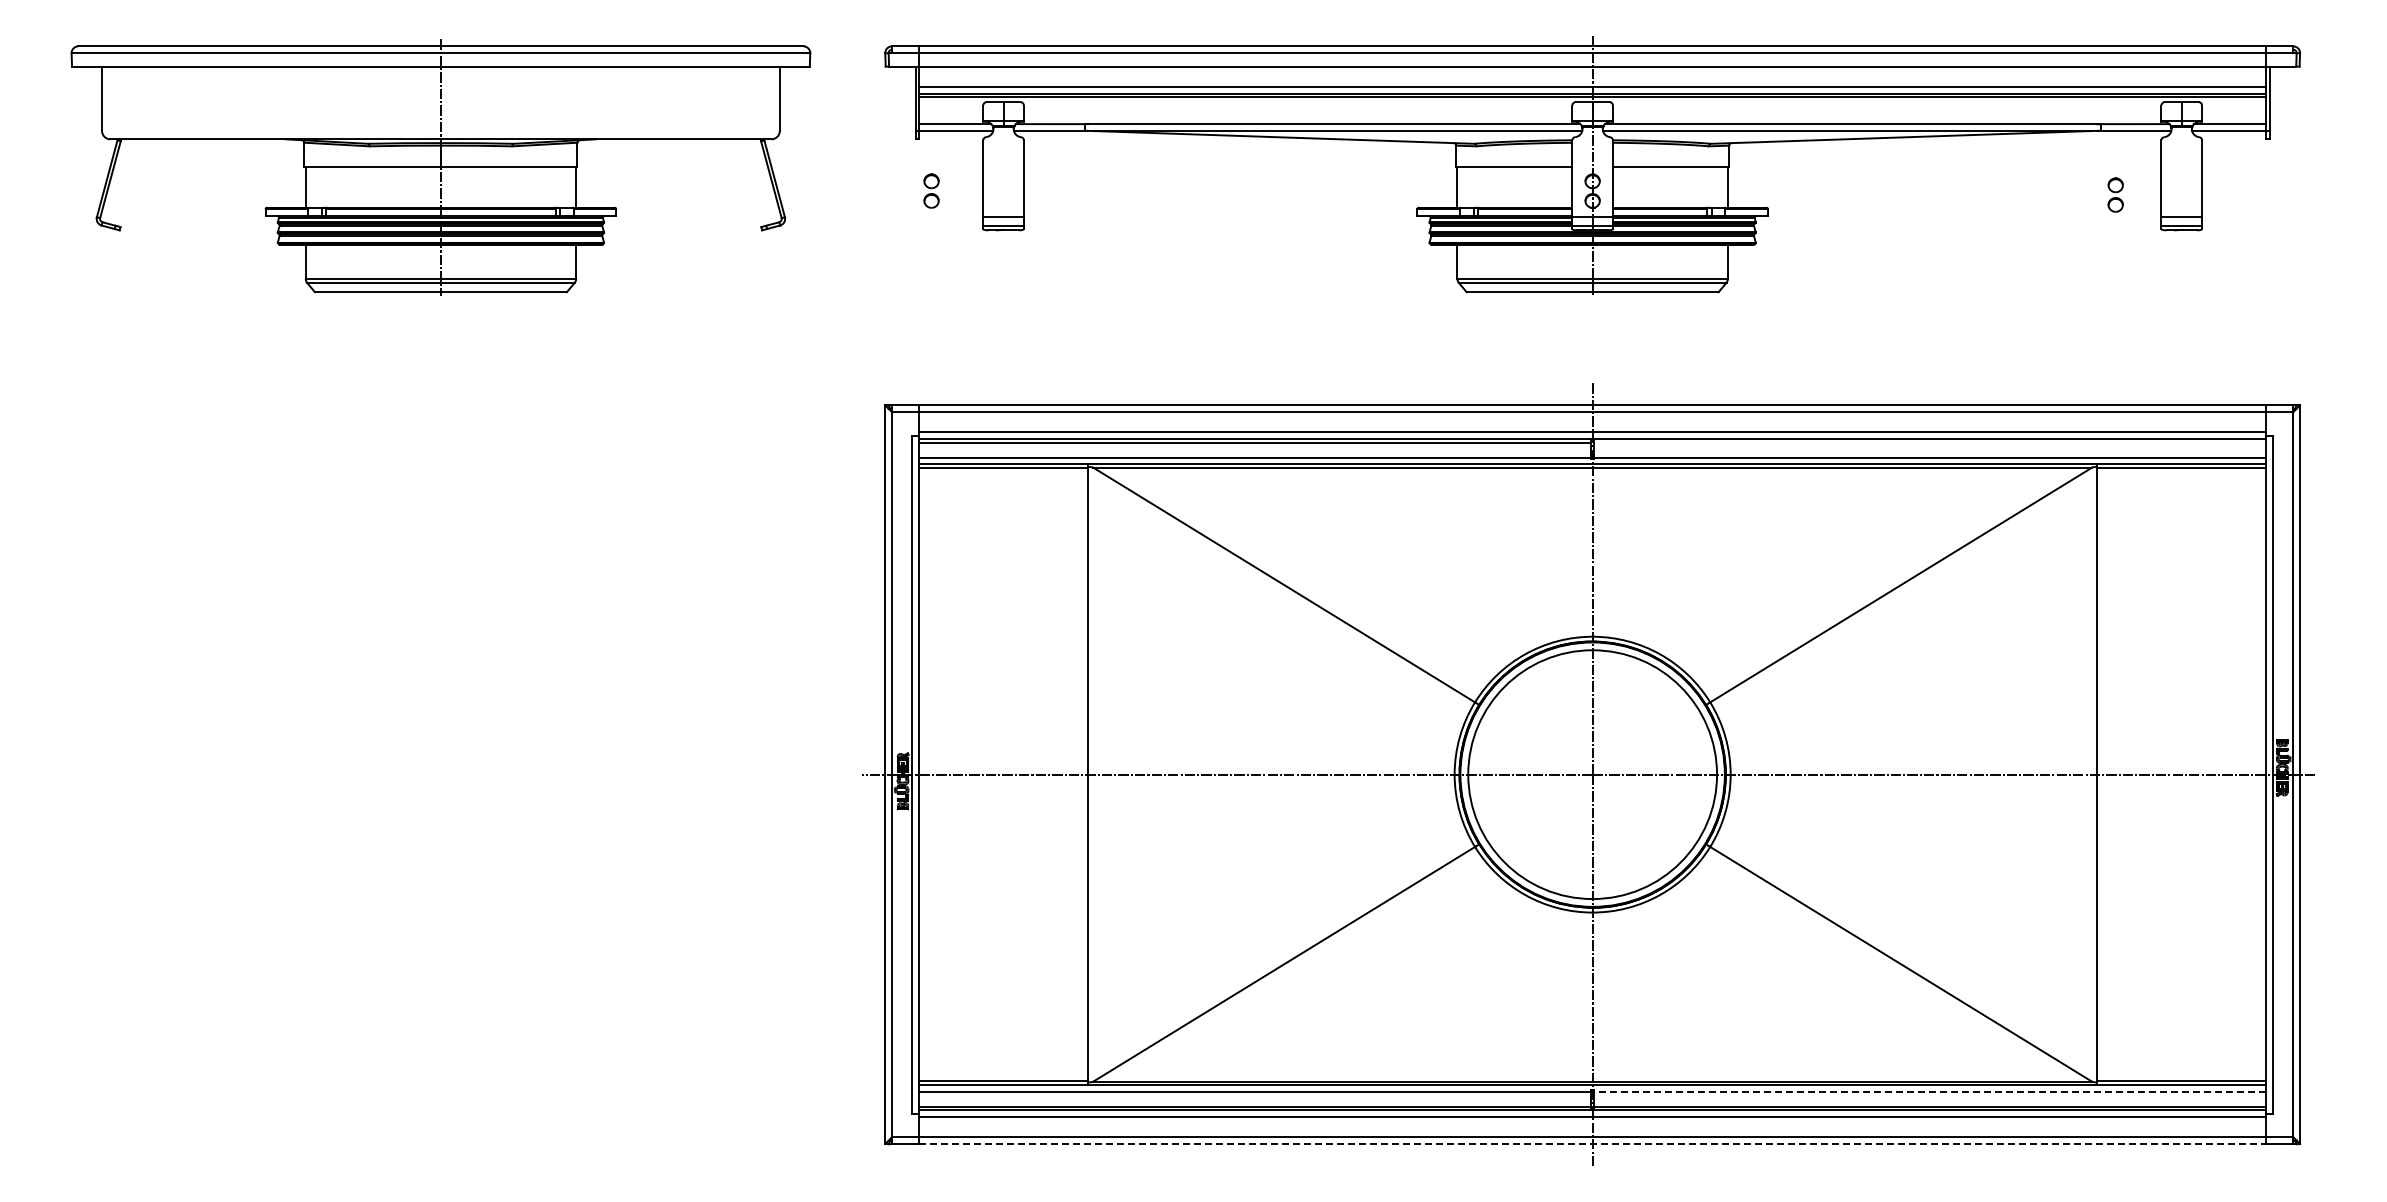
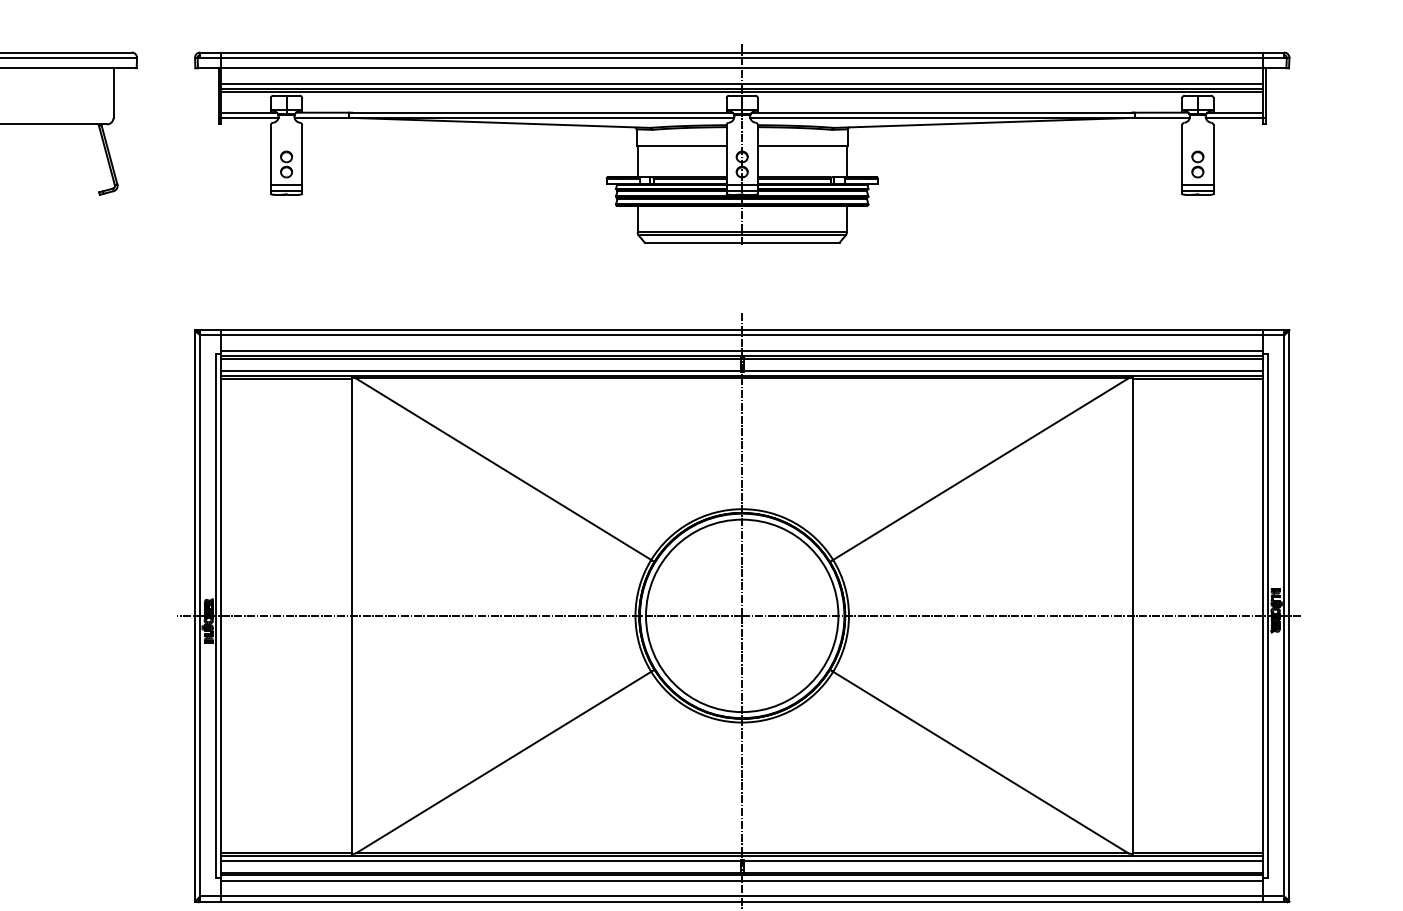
part: (931, 190) -> (286, 164), moved
part: (2115, 194) -> (1197, 164), moved
line: (1930, 442) -> (1003, 358), added
line: (1930, 1091) -> (1003, 860), dashed -> solid
line: (1592, 1143) -> (742, 901), dashed -> solid

